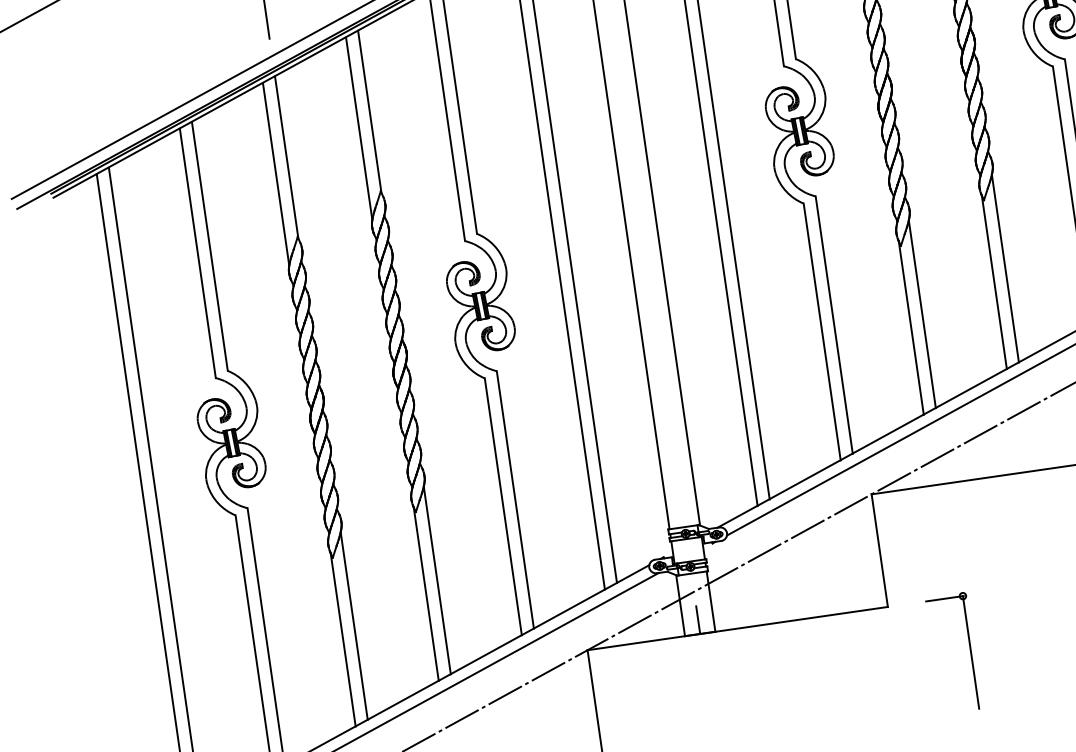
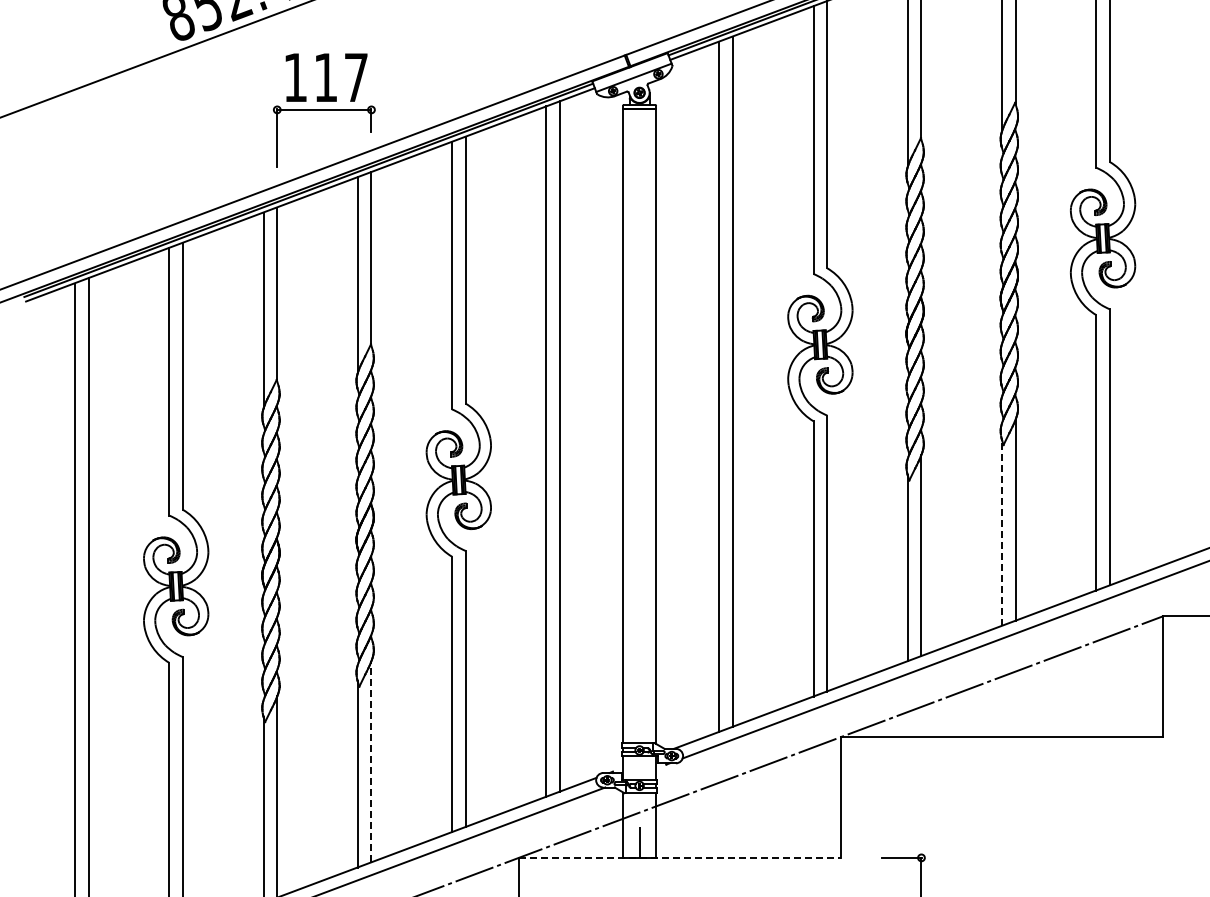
line: (993, 282) -> (1001, 532), solid -> dashed
line: (437, 580) -> (371, 761), solid -> dashed
line: (738, 628) -> (680, 857), solid -> dashed

